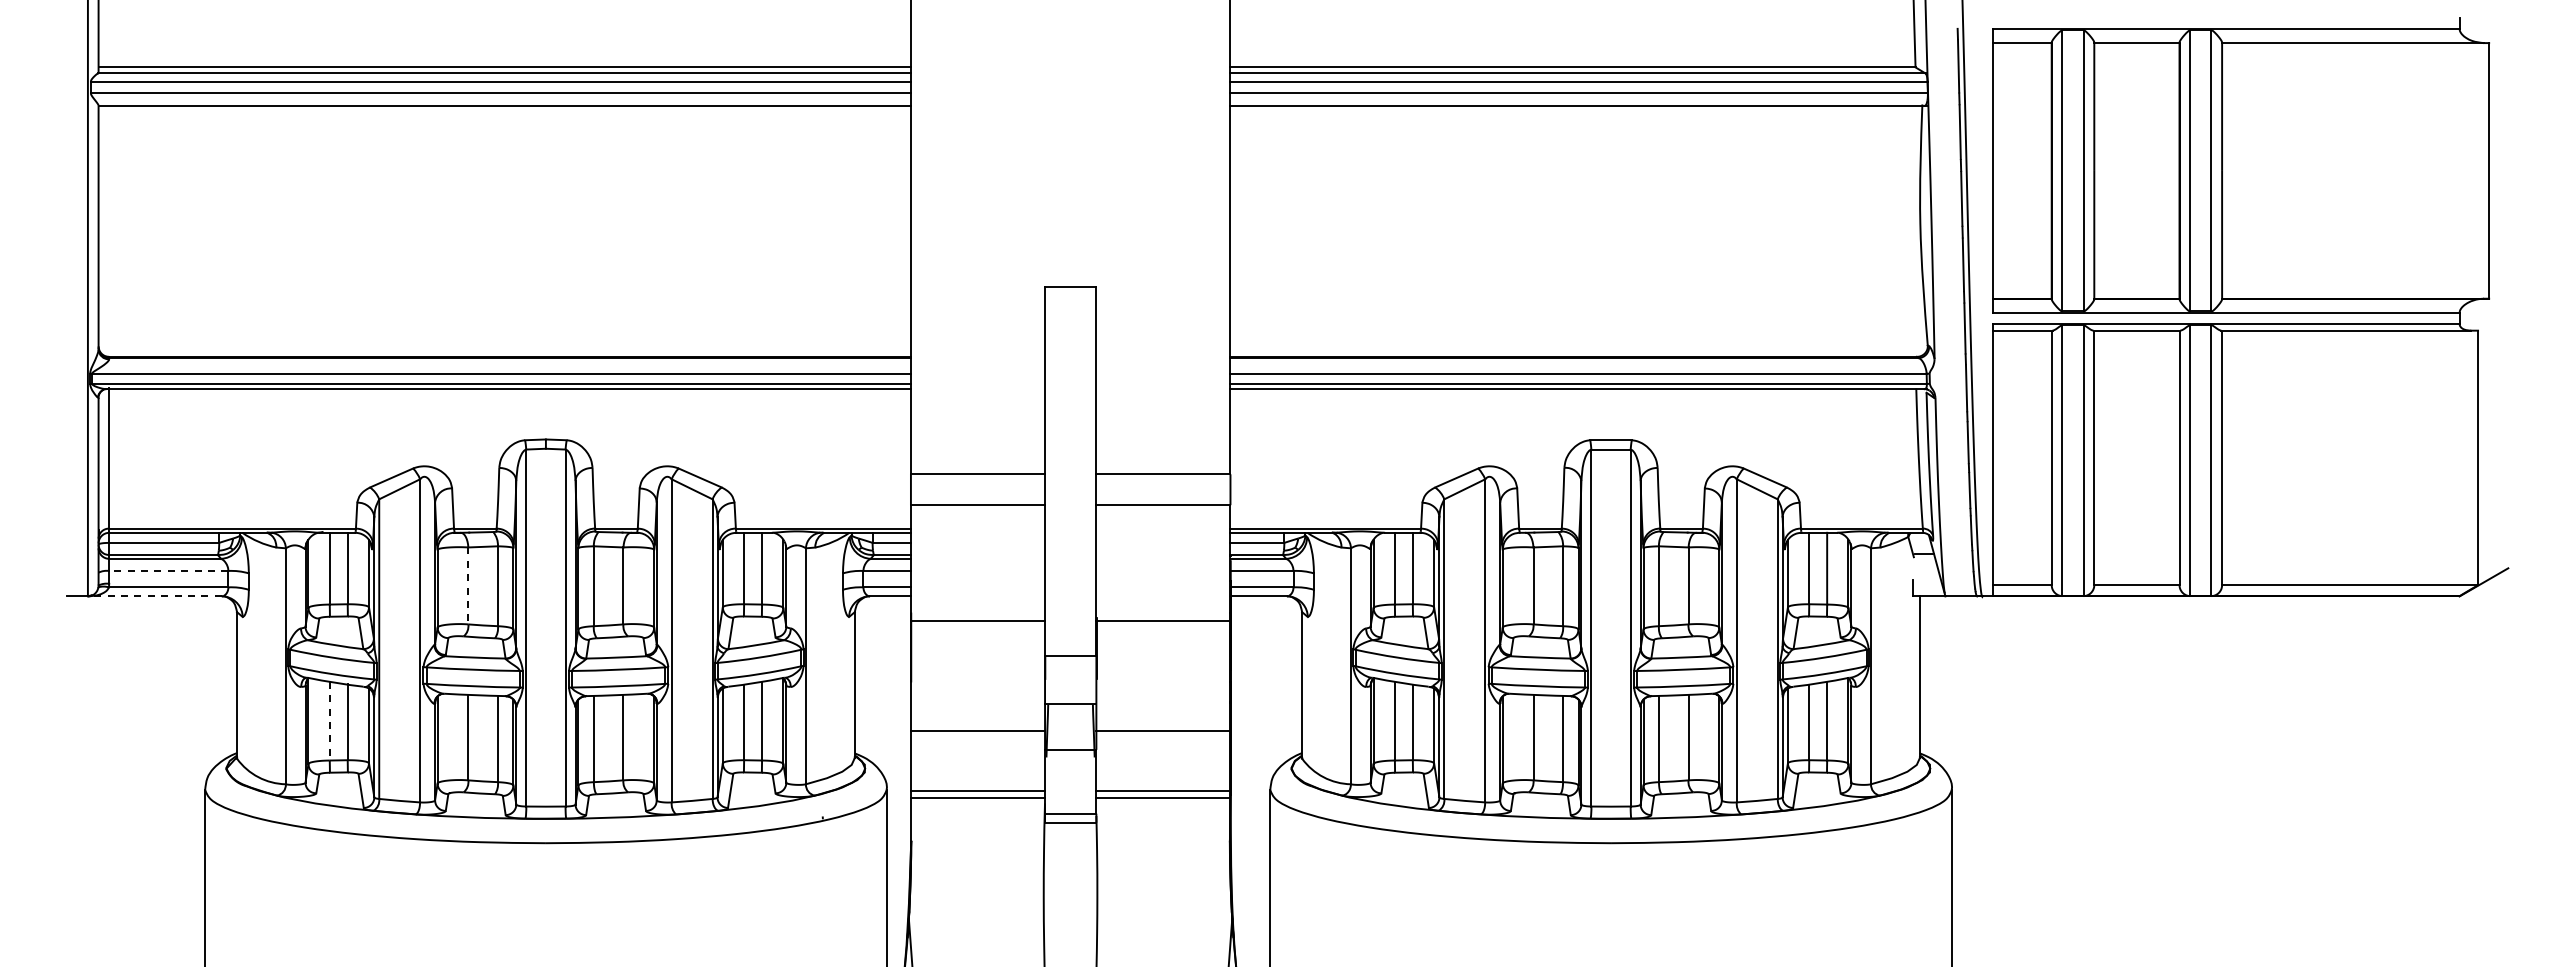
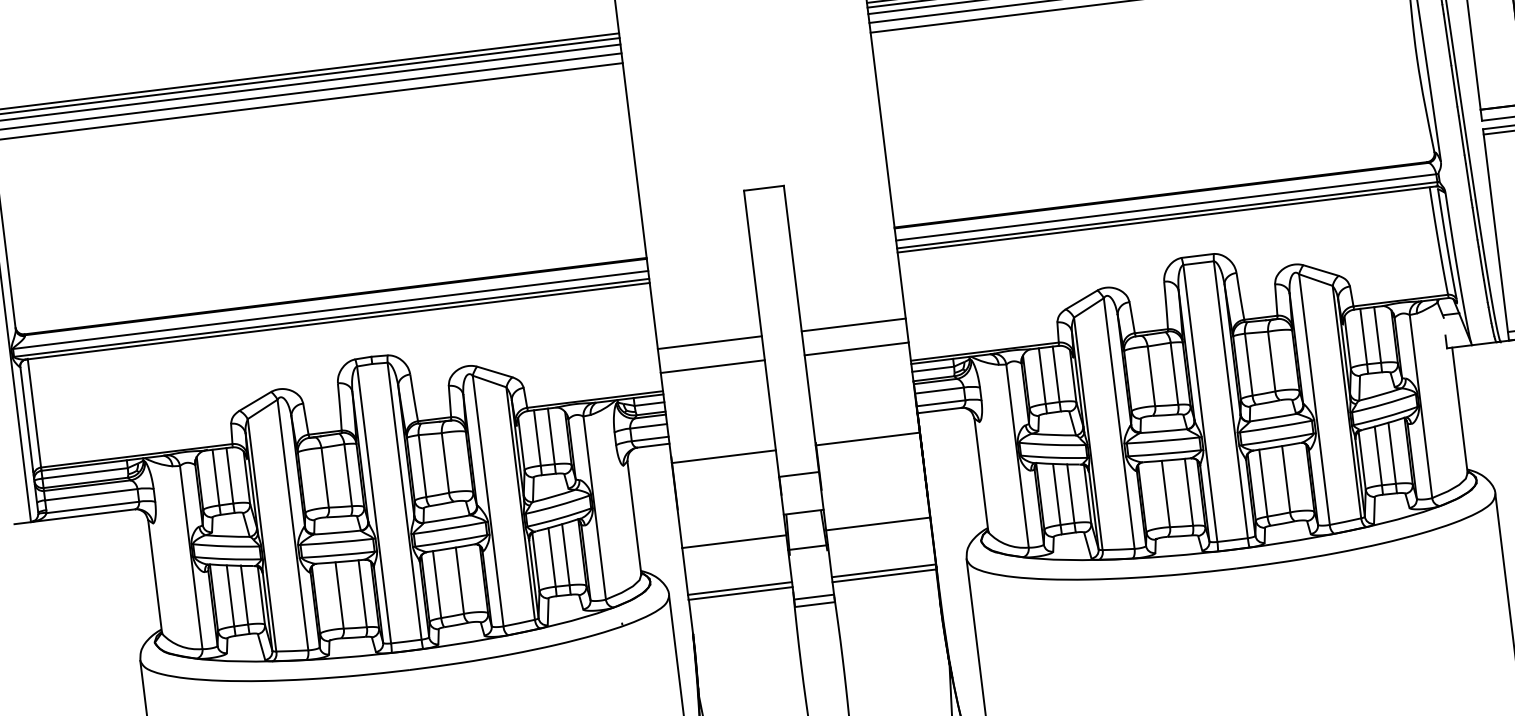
line: (168, 570) -> (91, 494), dashed -> solid
line: (468, 586) -> (325, 478), dashed -> solid
line: (154, 596) -> (82, 515), dashed -> solid
line: (329, 721) -> (230, 596), dashed -> solid

